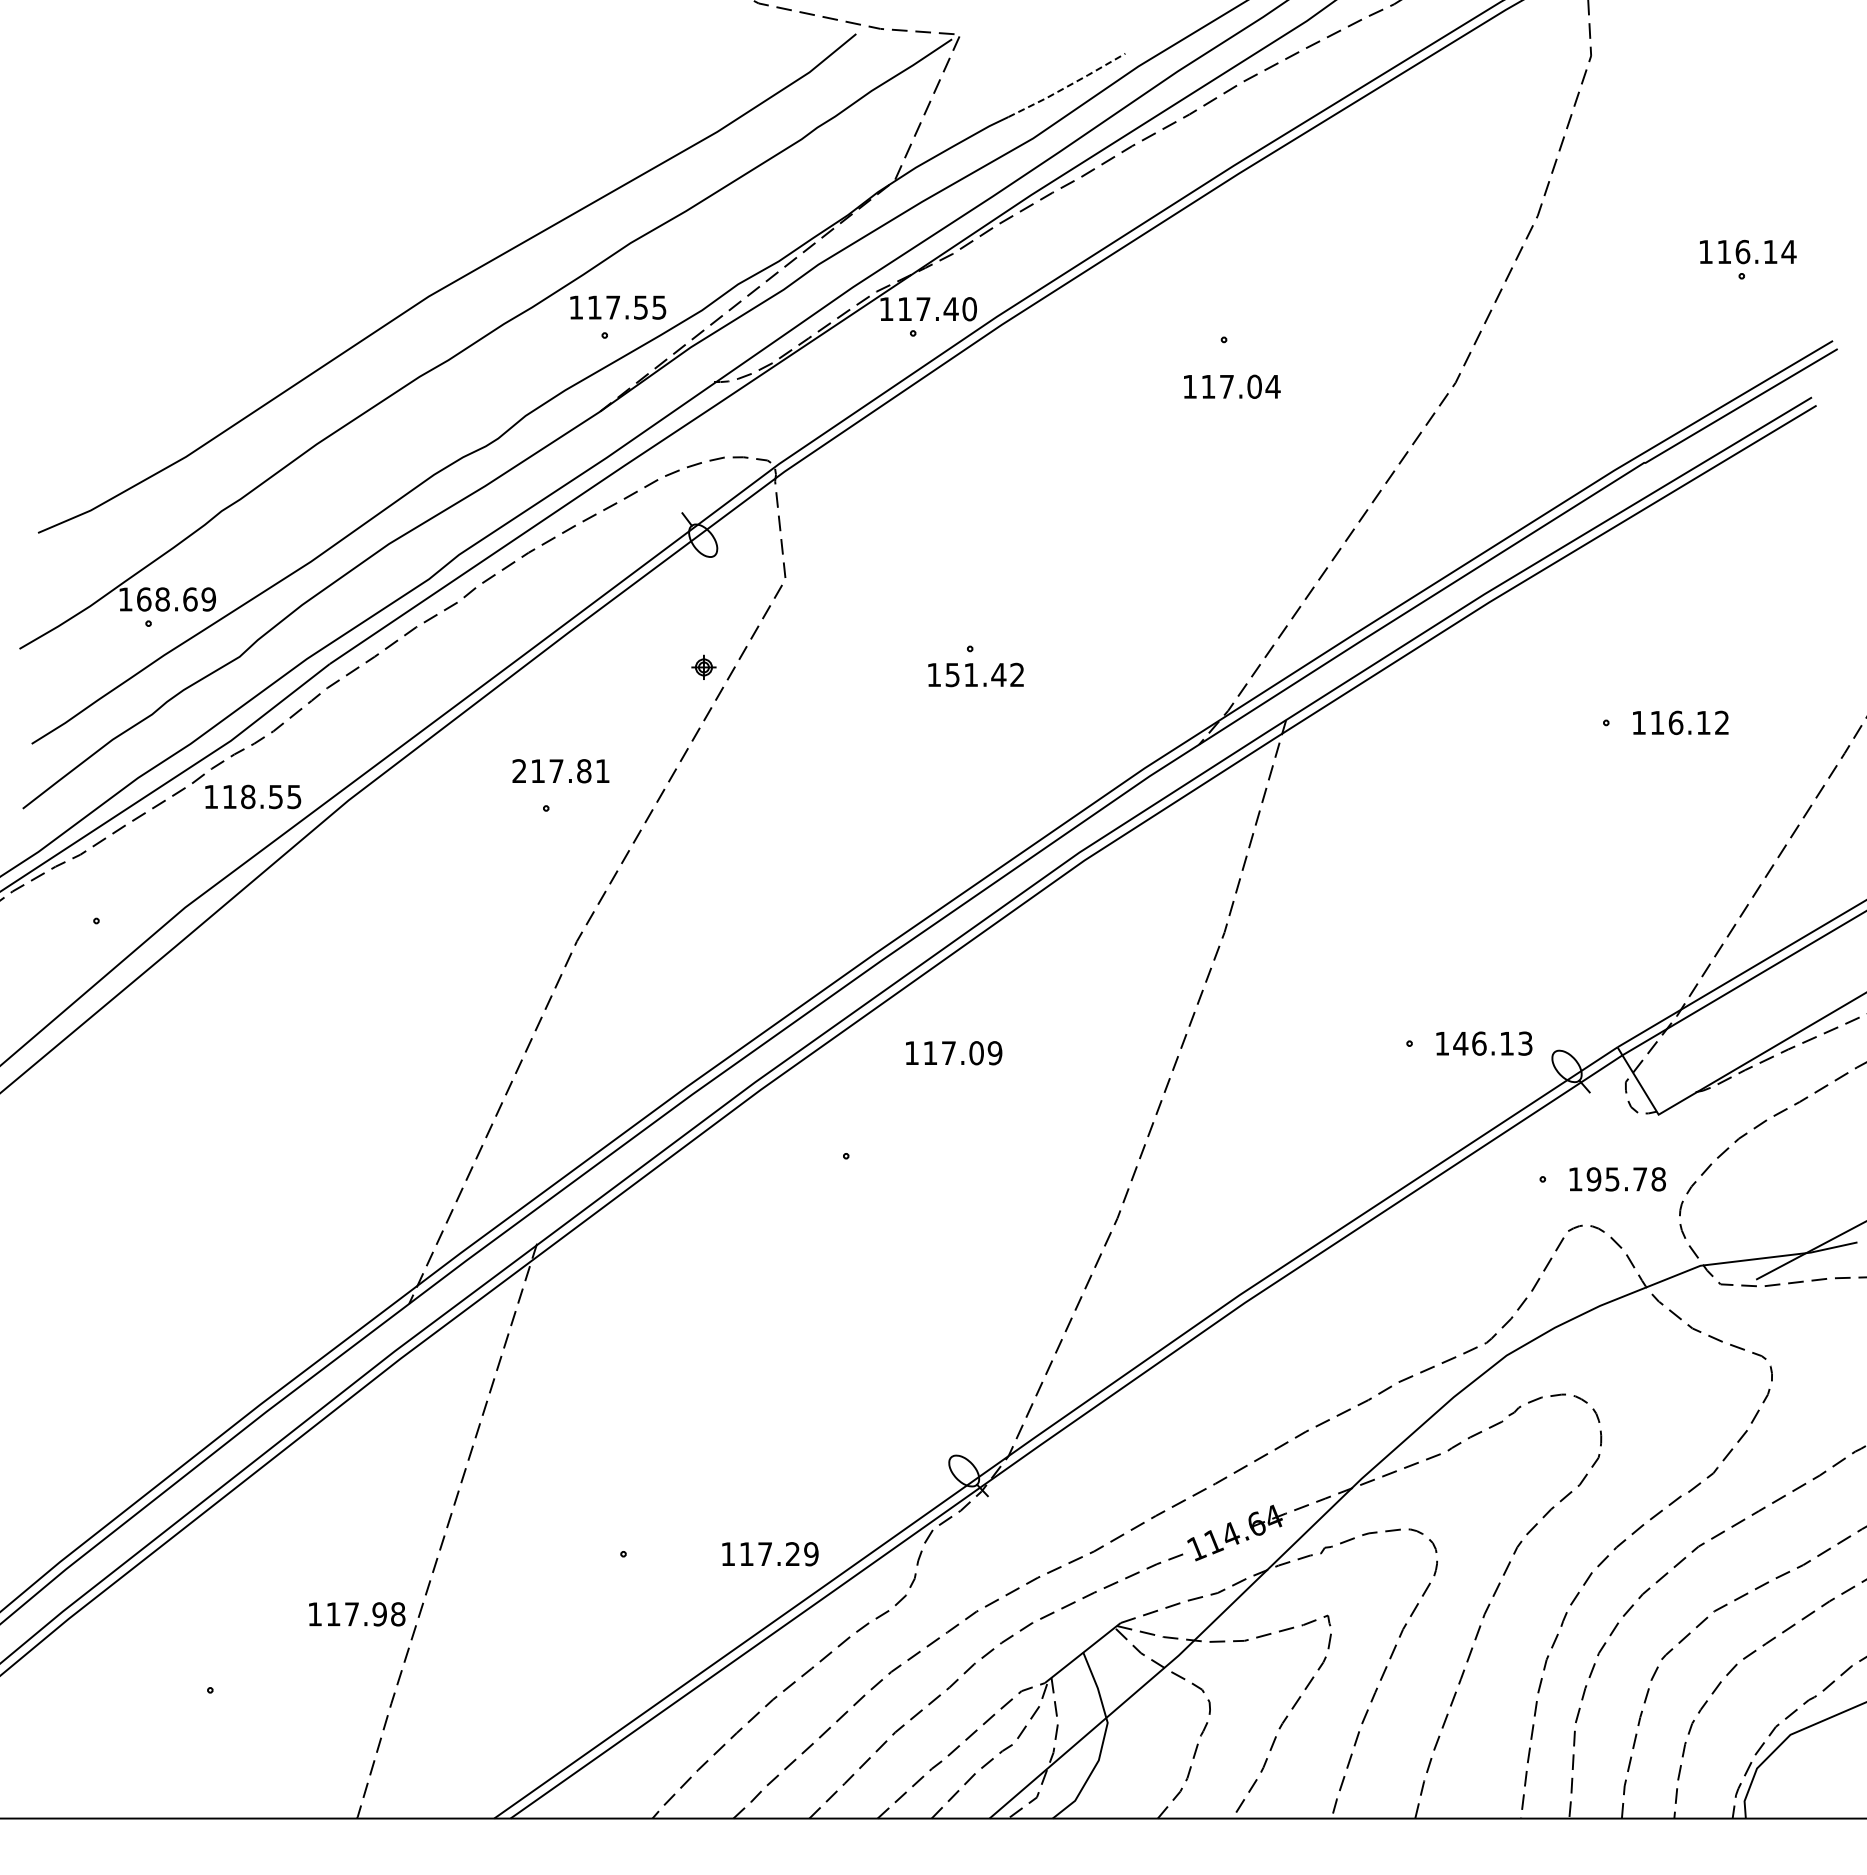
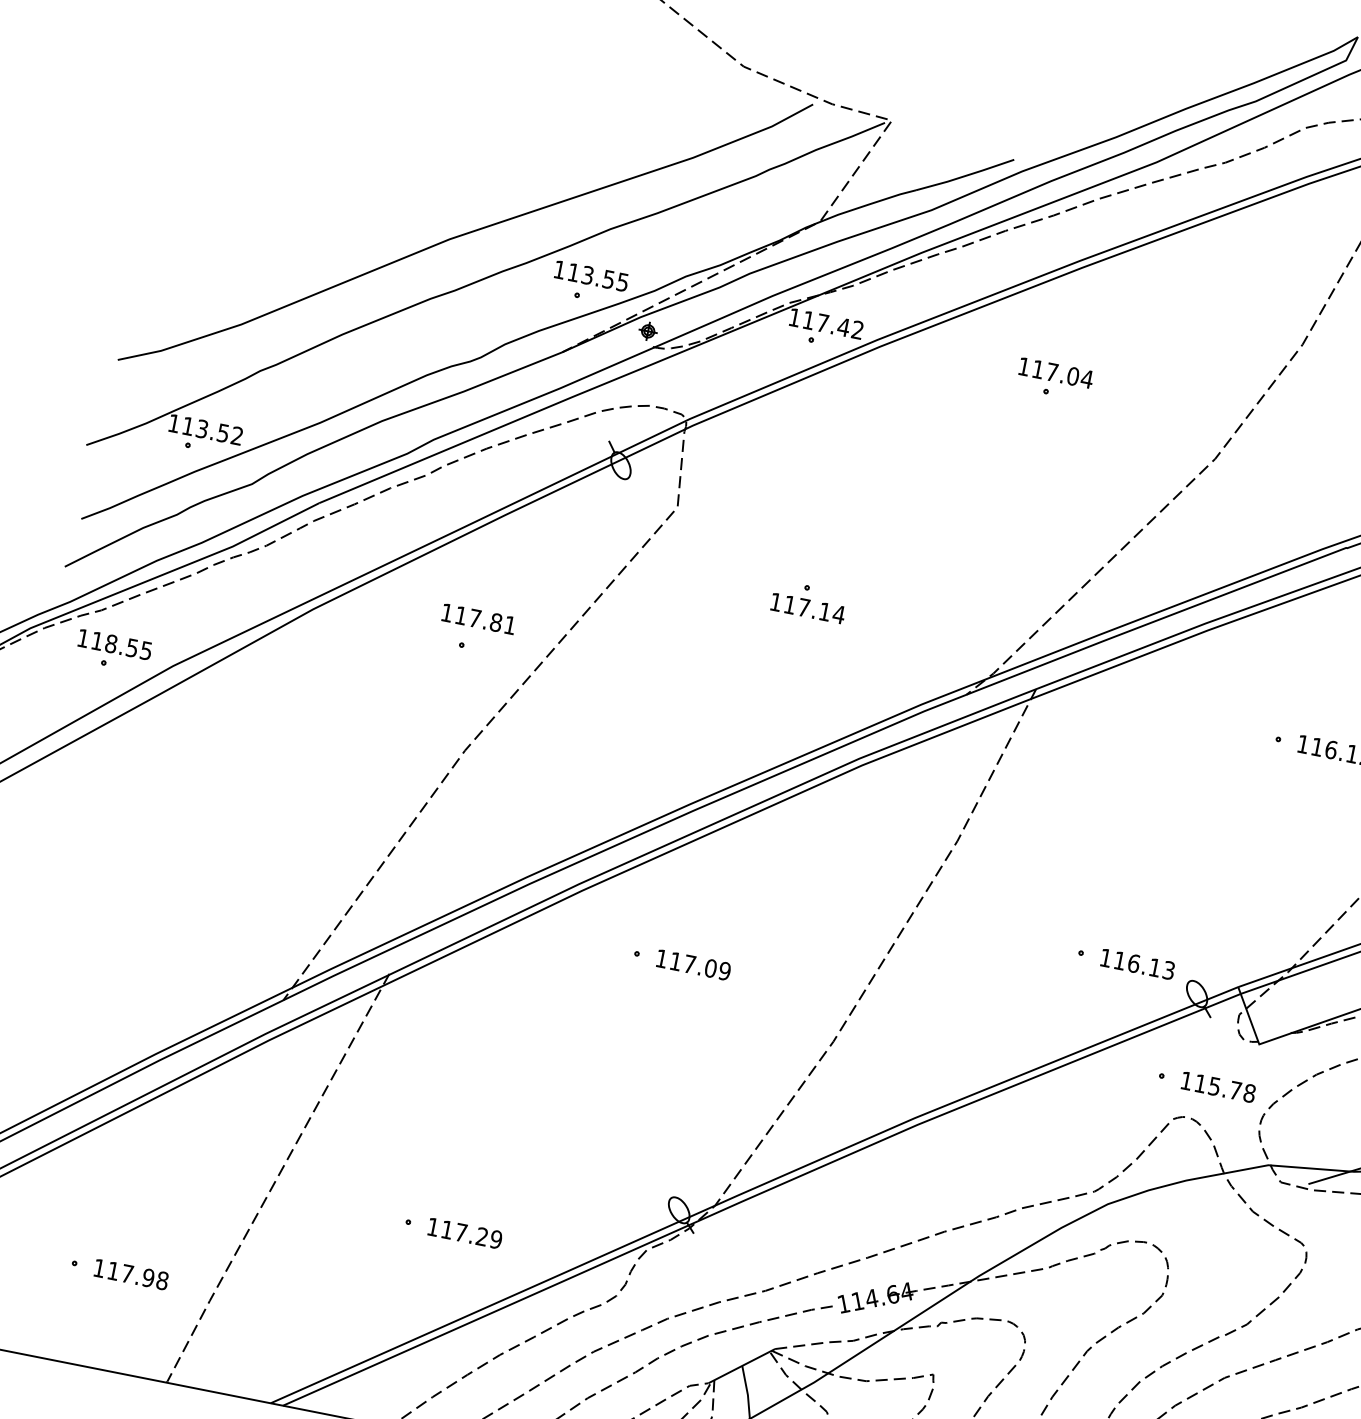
line: (1068, 86) -> (966, 176), dashed -> solid
text: (613, 307) -> (587, 275), 117.55 -> 113.55
text: (969, 309) -> (857, 330), 117.40 -> 117.42
text: (1232, 386) -> (1056, 372), moved
text: (176, 599) -> (212, 431), 168.69 -> 113.52
part: (703, 666) -> (647, 330), moved
text: (984, 674) -> (814, 609), 151.42 -> 117.14
text: (519, 770) -> (447, 612), 217.81 -> 117.81
text: (253, 796) -> (115, 644), moved
text: (1460, 1043) -> (1119, 960), 146.13 -> 116.13
text: (954, 1053) -> (694, 965), moved
text: (1593, 1179) -> (1200, 1083), 195.78 -> 115.78
text: (770, 1554) -> (465, 1233), moved
text: (357, 1614) -> (131, 1274), moved

